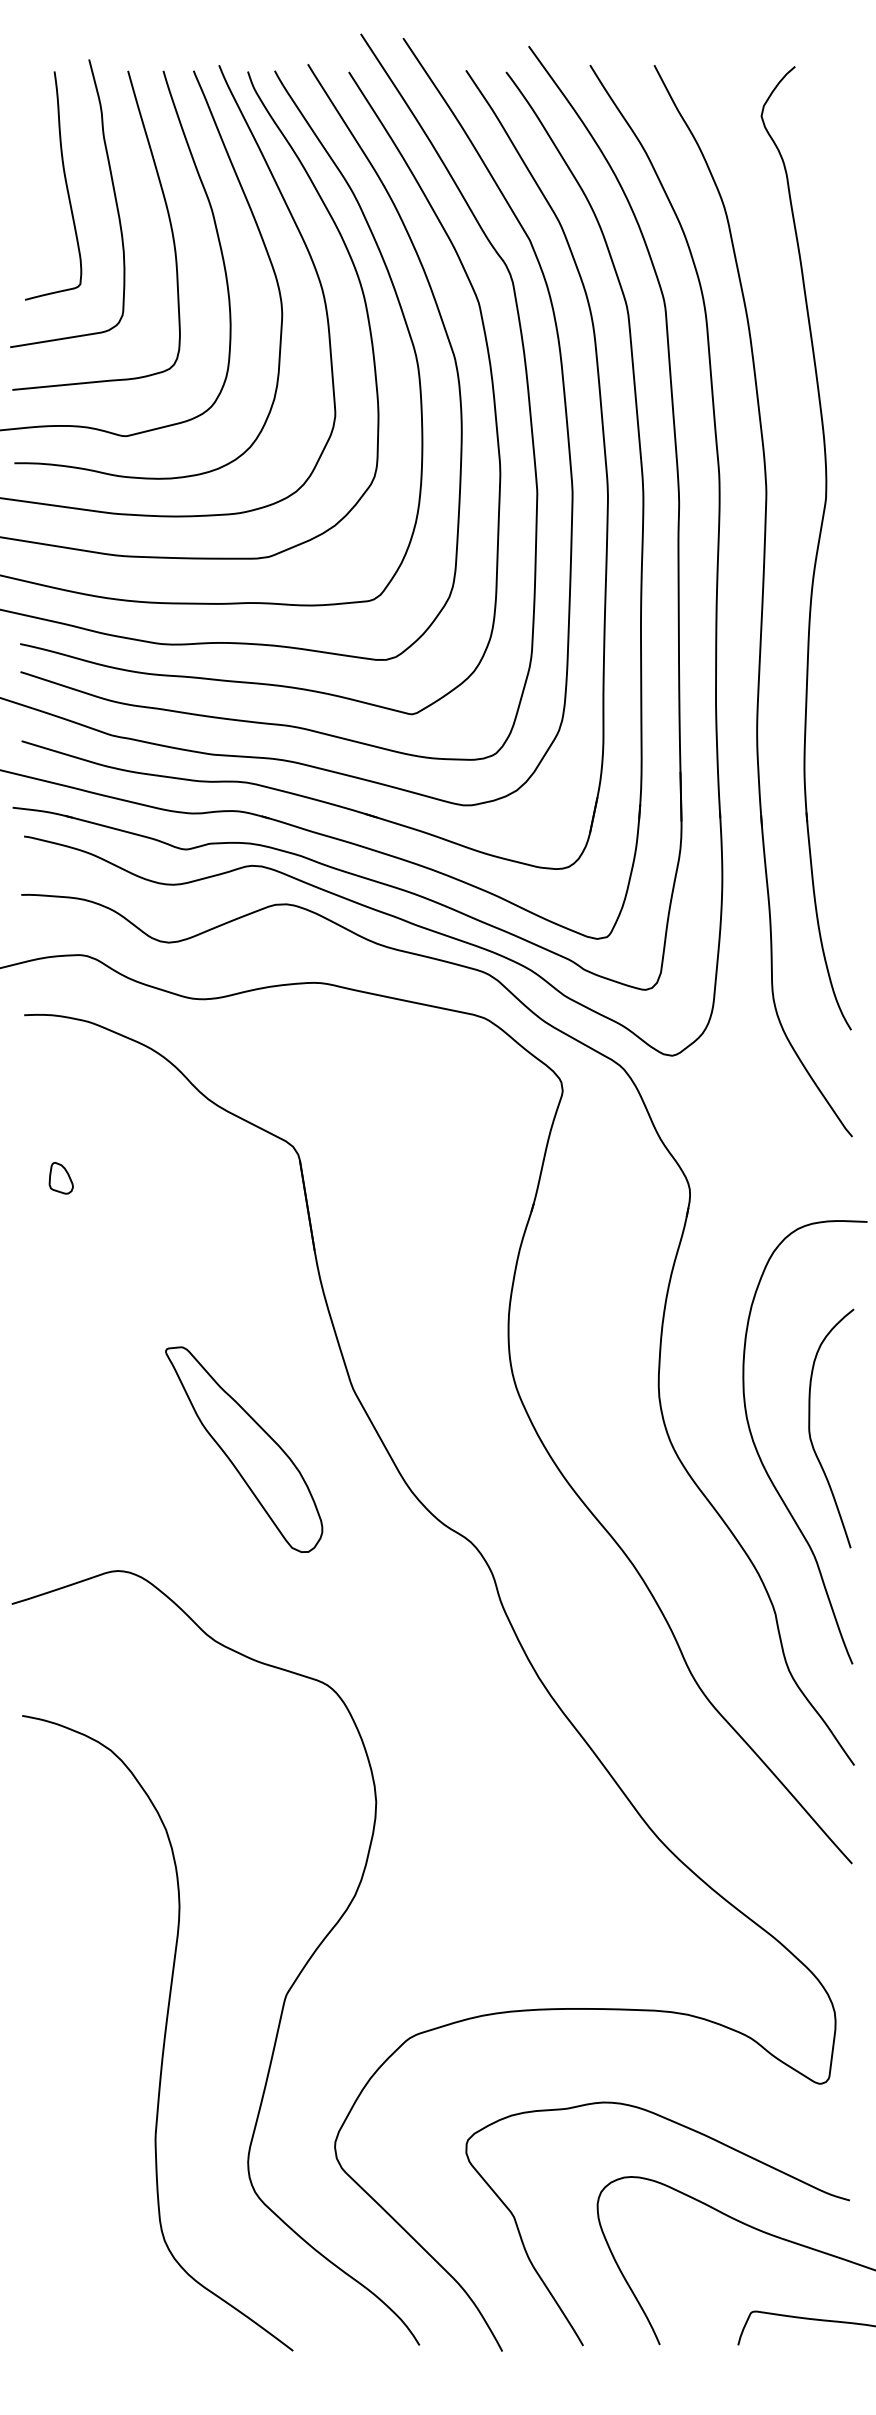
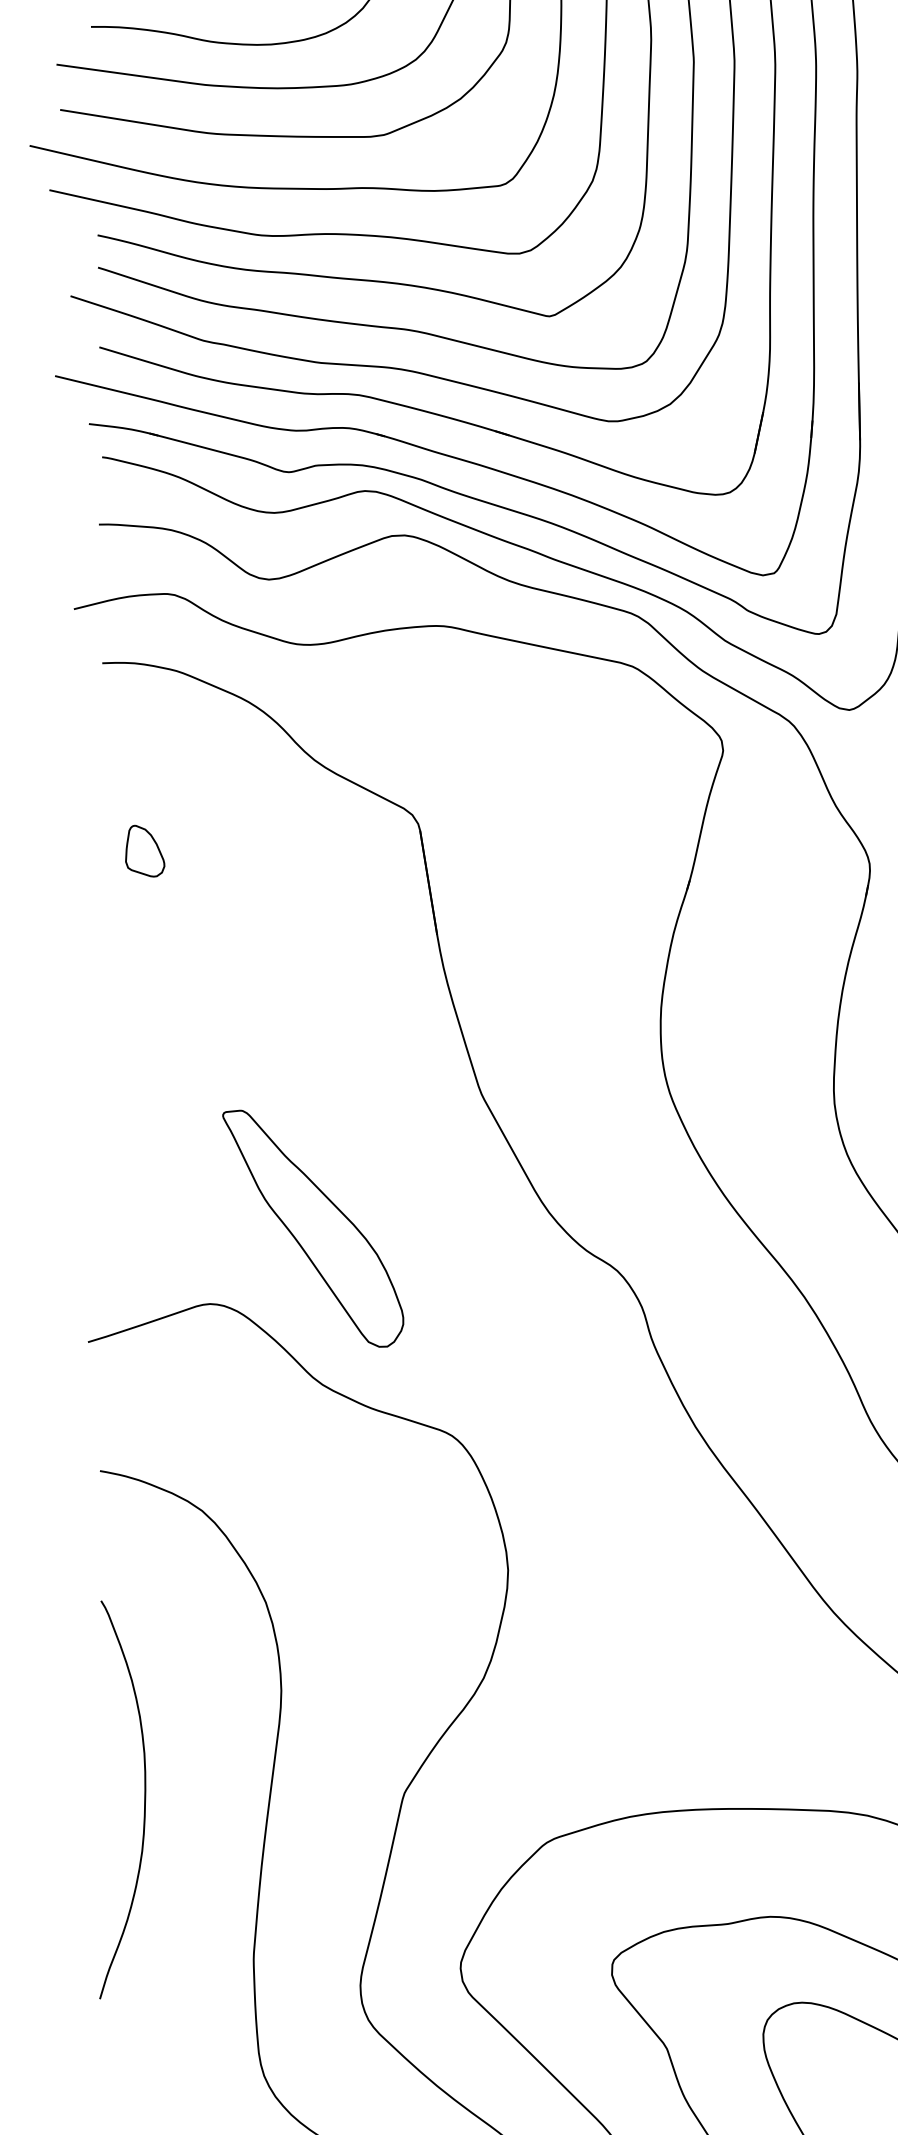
part: (60, 1178) -> (144, 851), size x1.43
part: (244, 1449) -> (313, 1228), moved
curve: (60, 2000) -> (144, 1799), added

